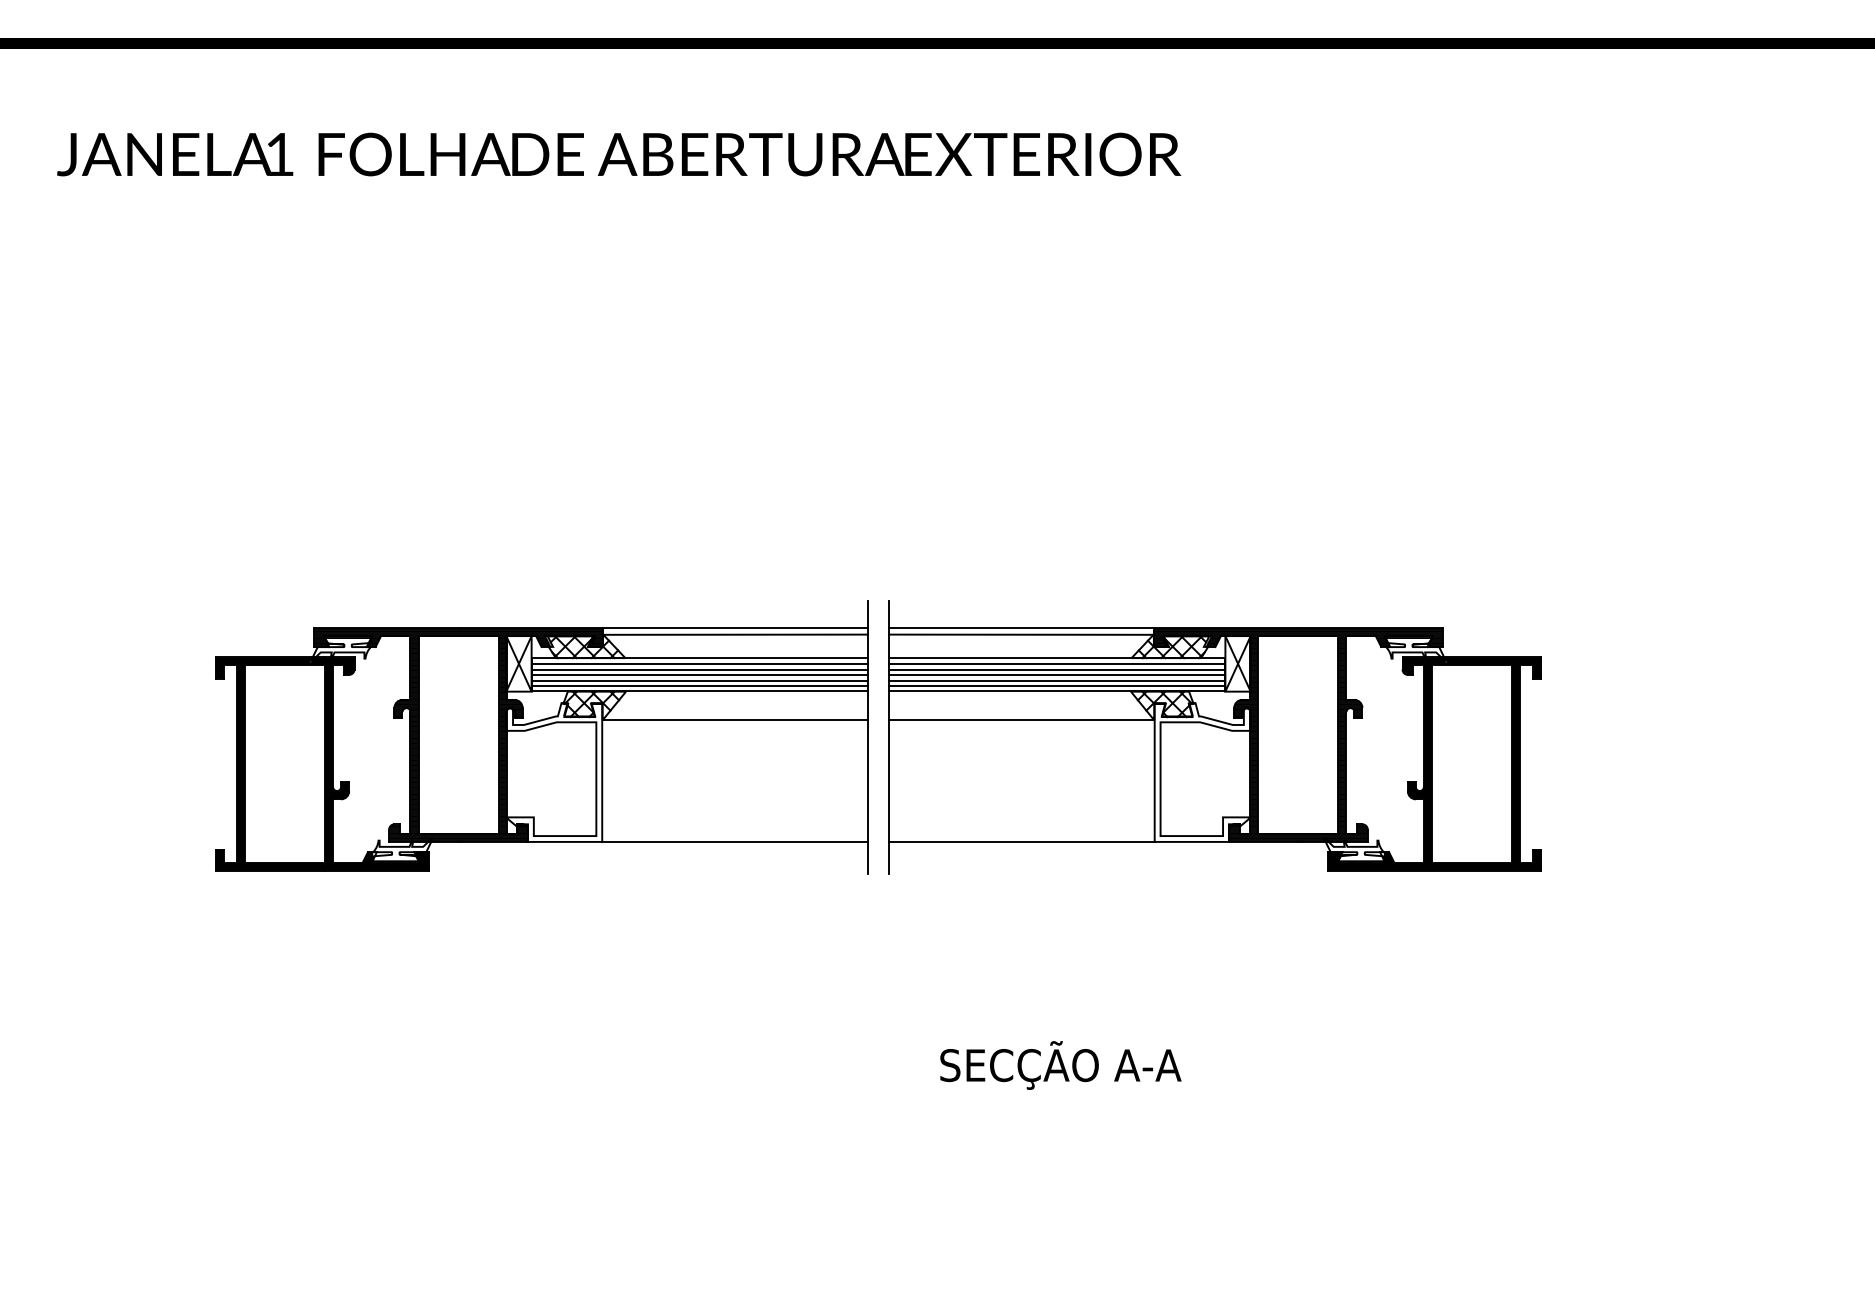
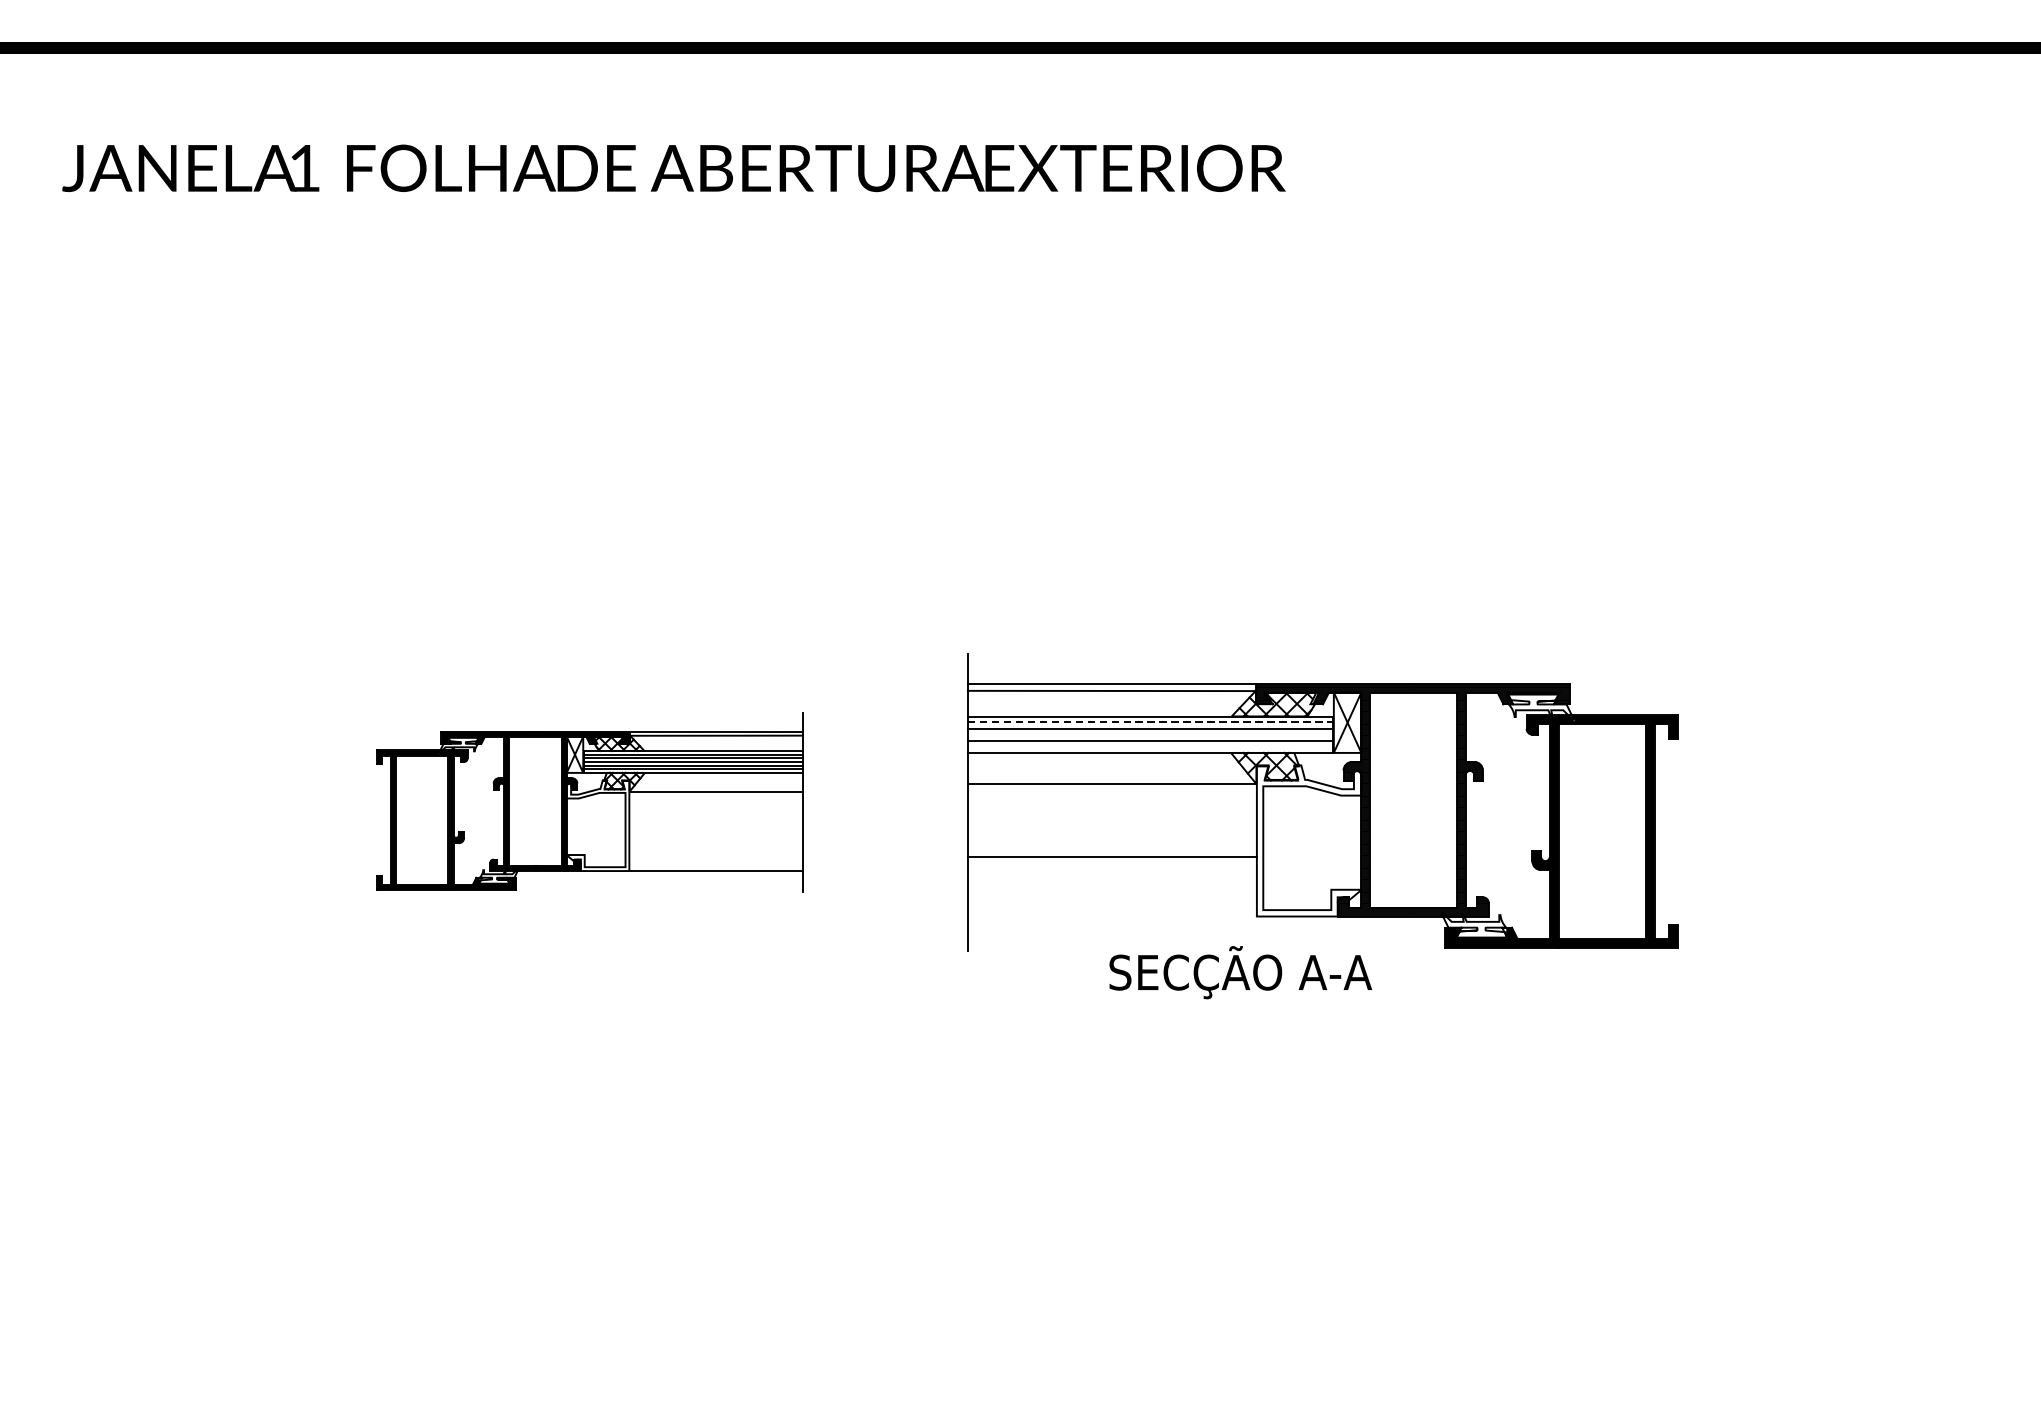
line: (1057, 663) -> (1151, 722), solid -> dashed
line: (1056, 674) -> (1150, 734), removed
line: (1056, 685) -> (1150, 746), removed
part: (541, 737) -> (589, 802), size x0.6
line: (1021, 841) -> (1111, 856), moved
text: (1060, 1065) -> (1240, 972), moved

